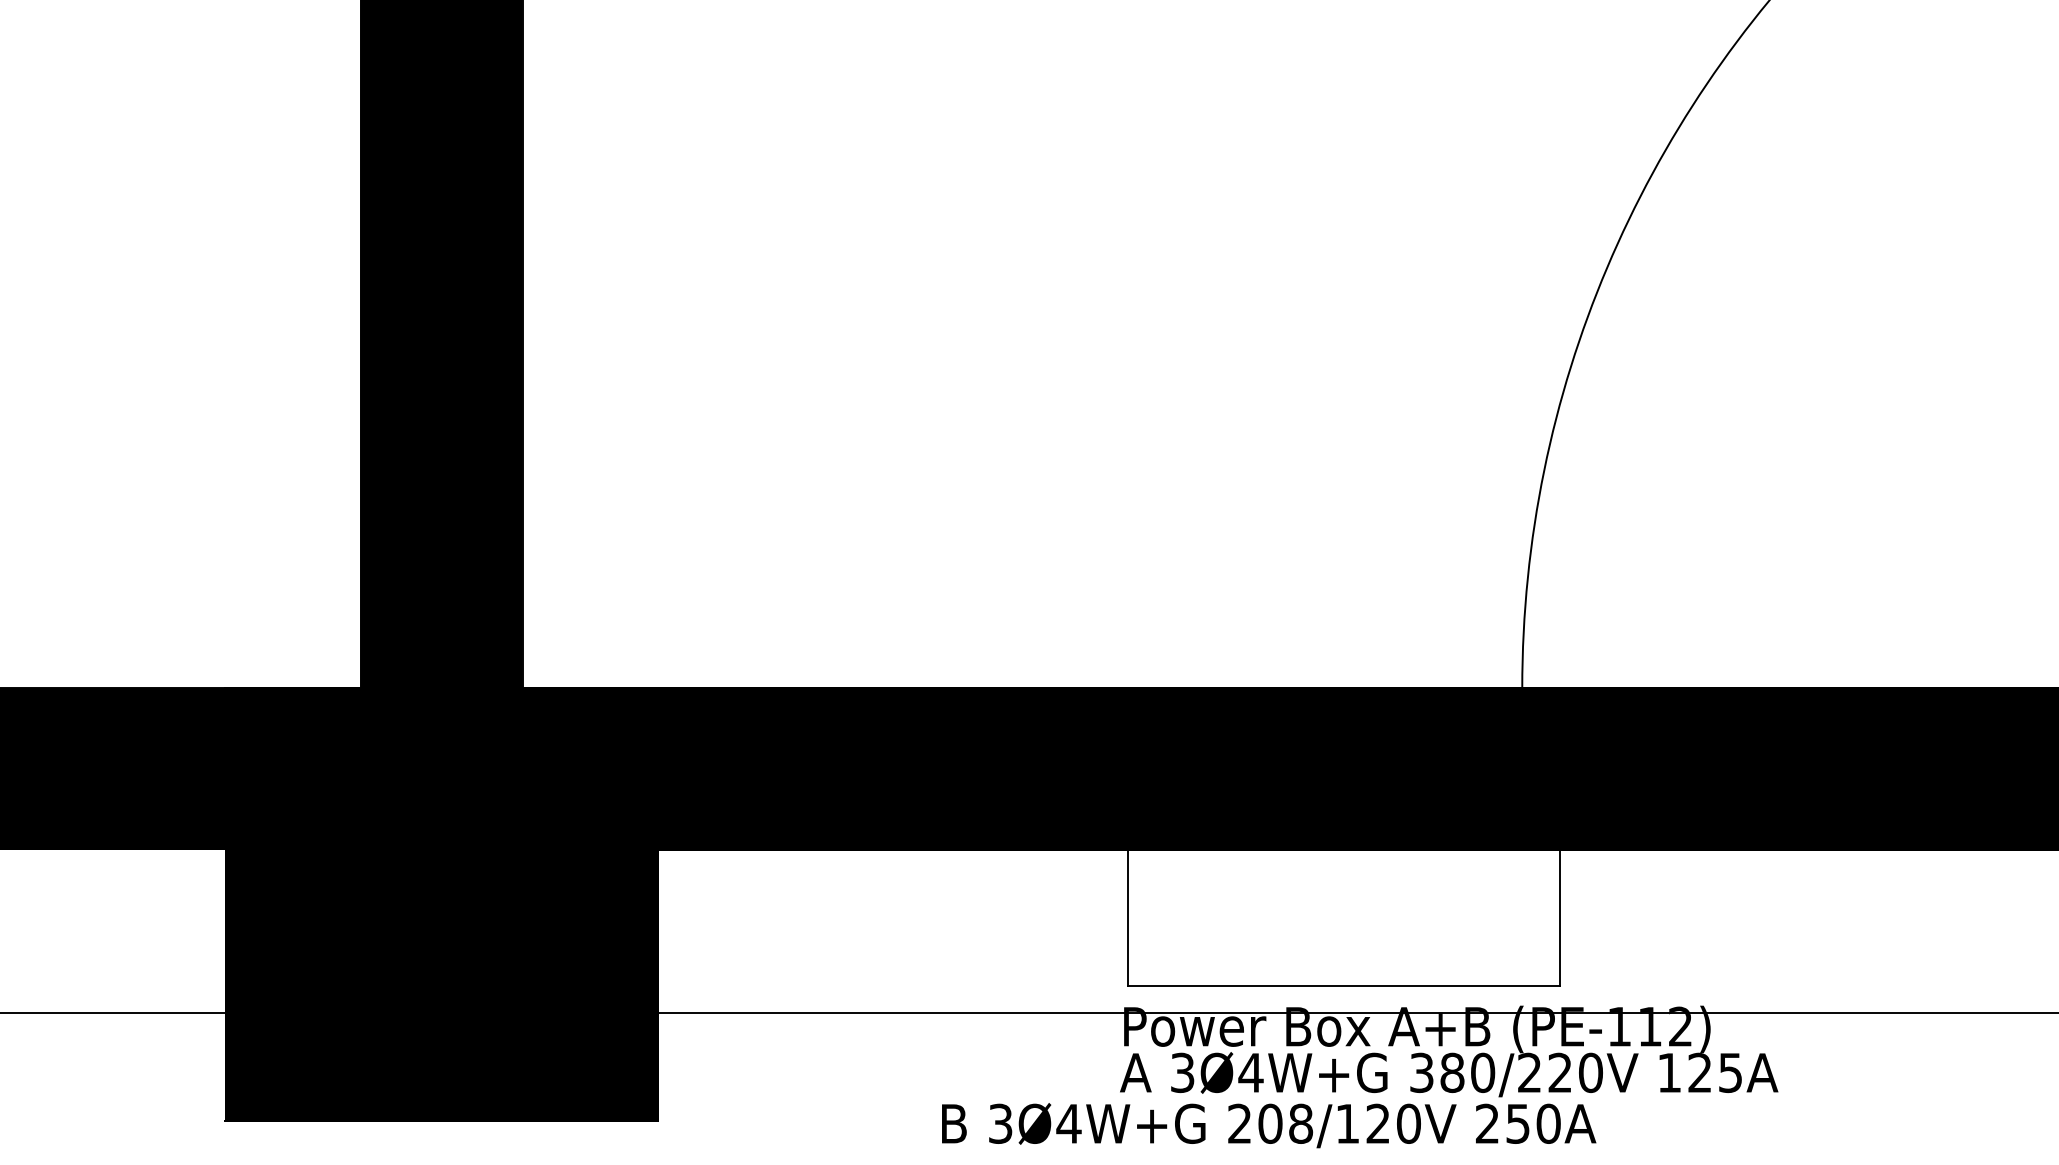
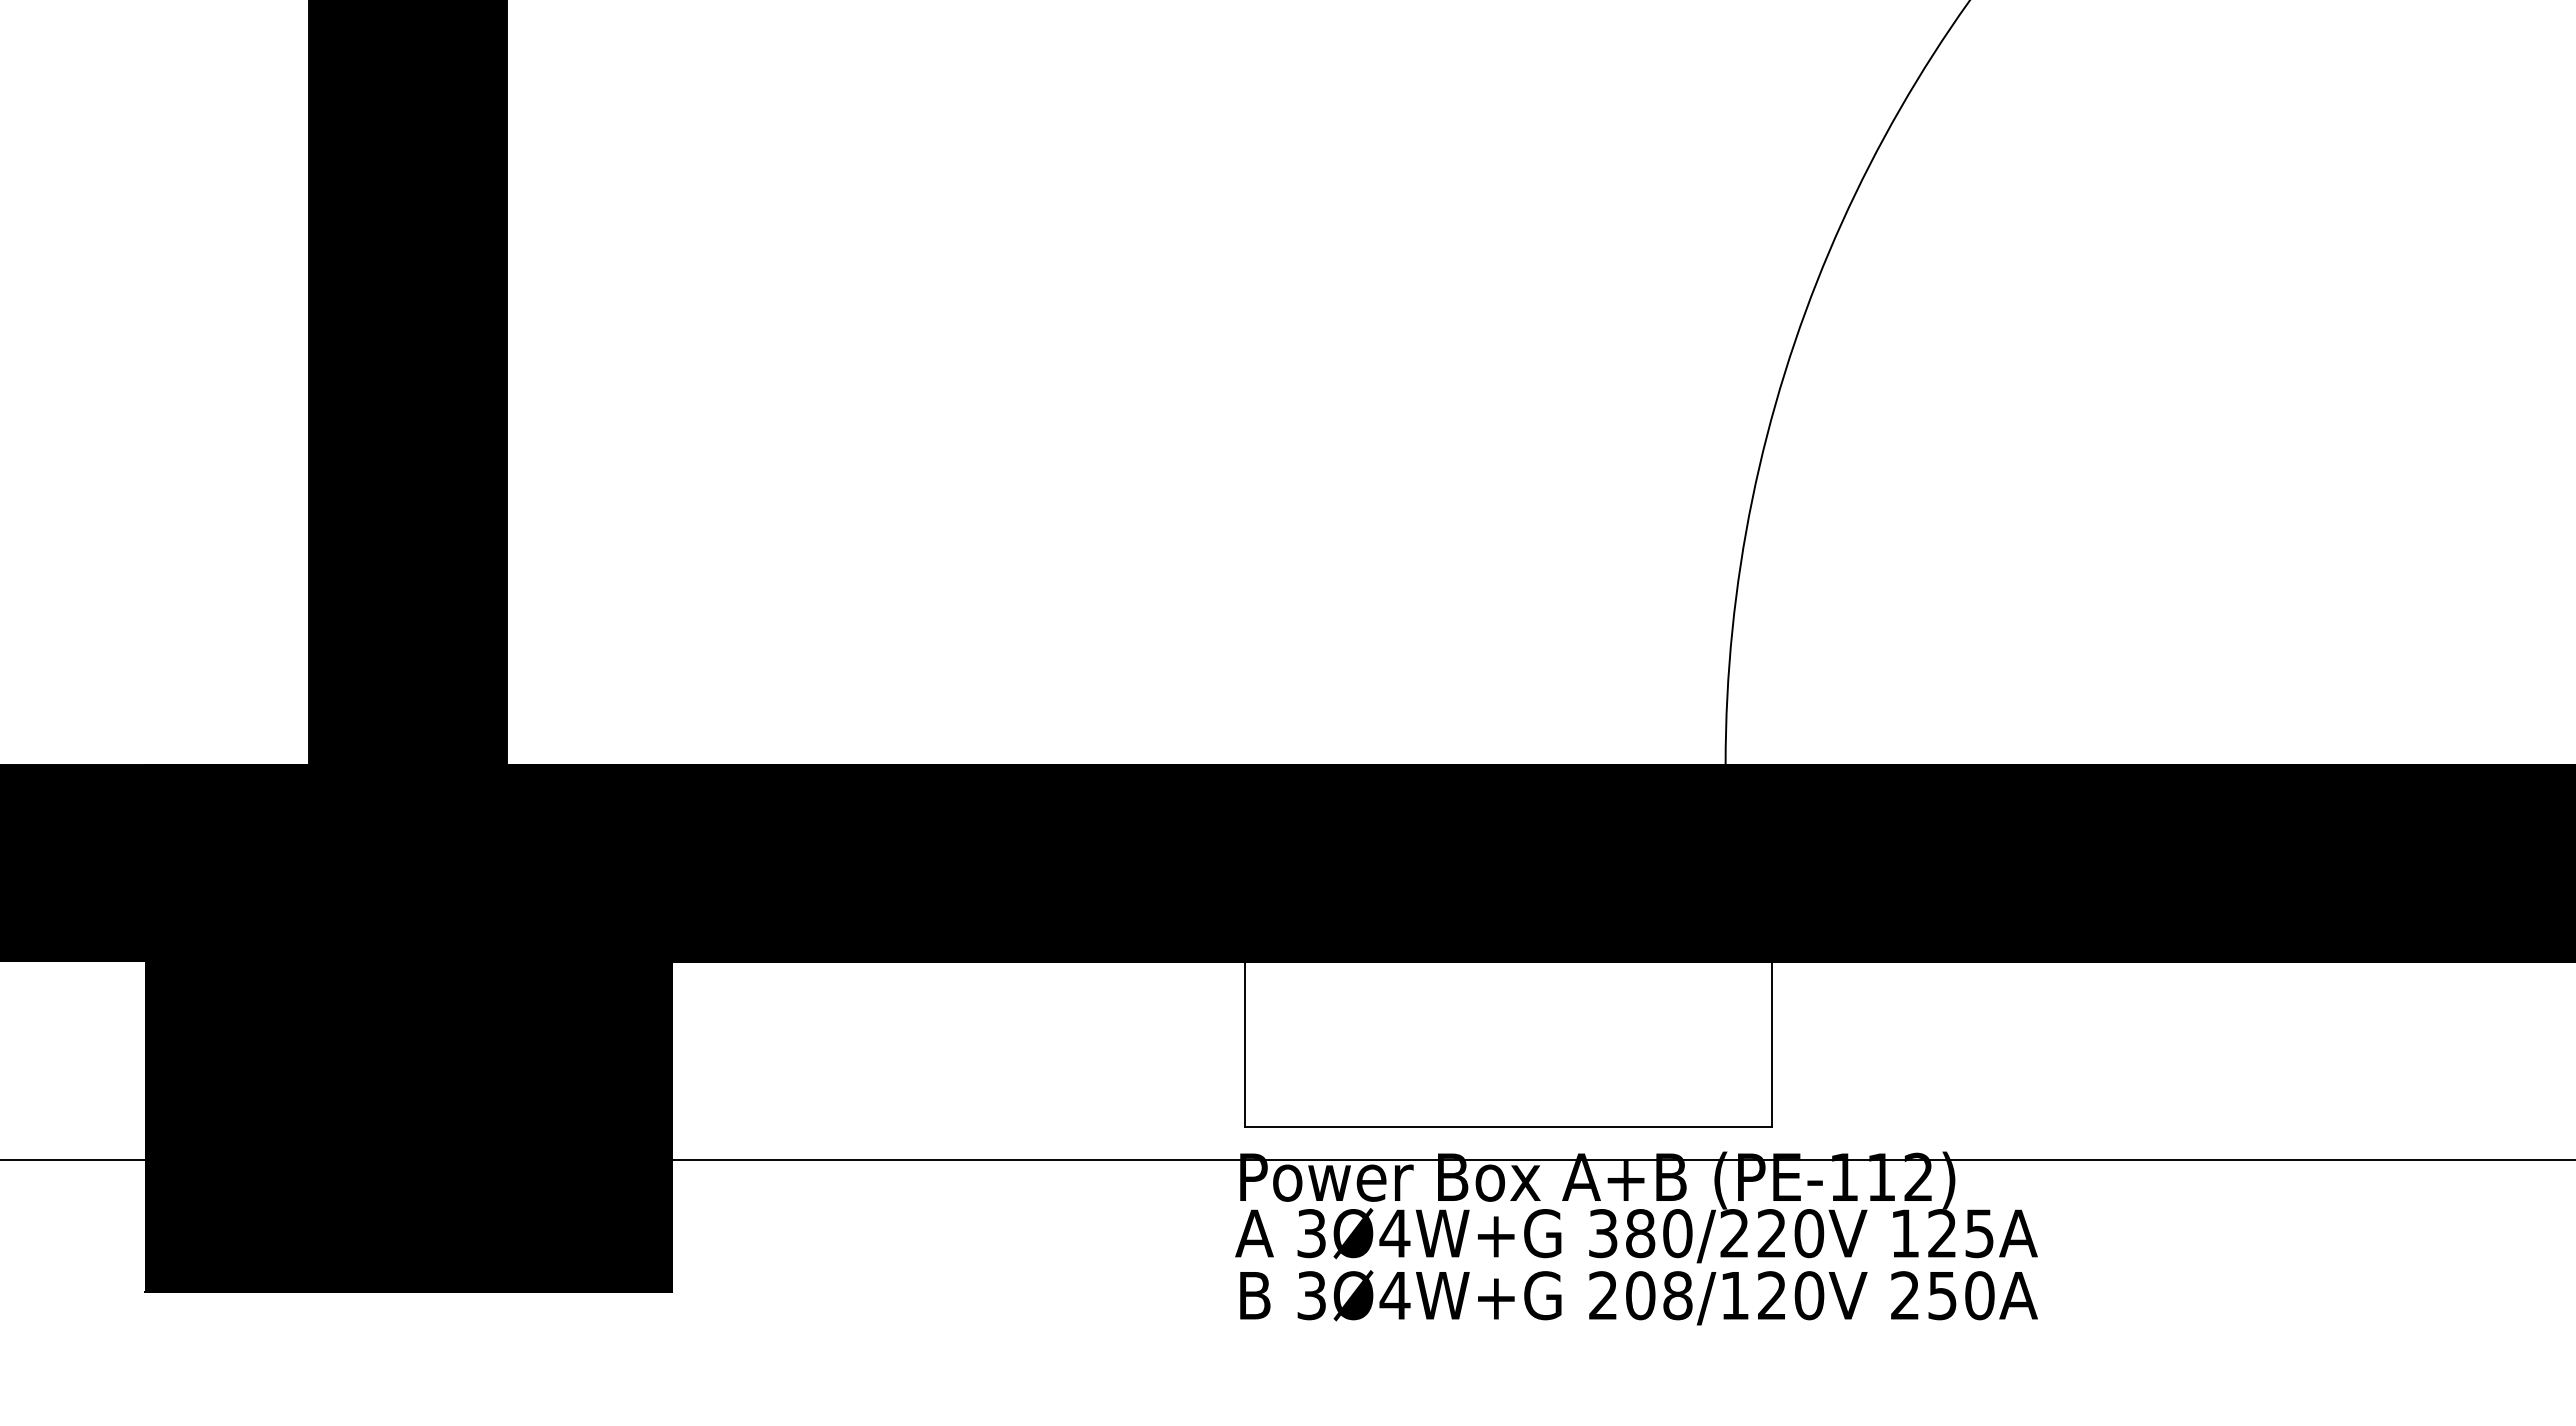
text: (1268, 1125) -> (1638, 1297), moved

